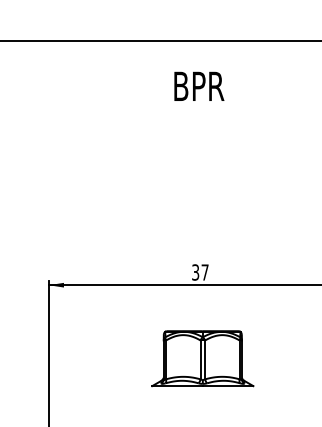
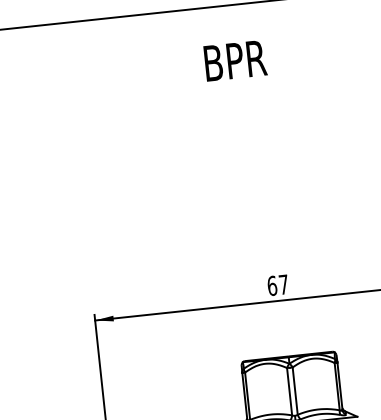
text: (199, 85) -> (235, 59), moved
text: (195, 272) -> (272, 285), 37 -> 67

